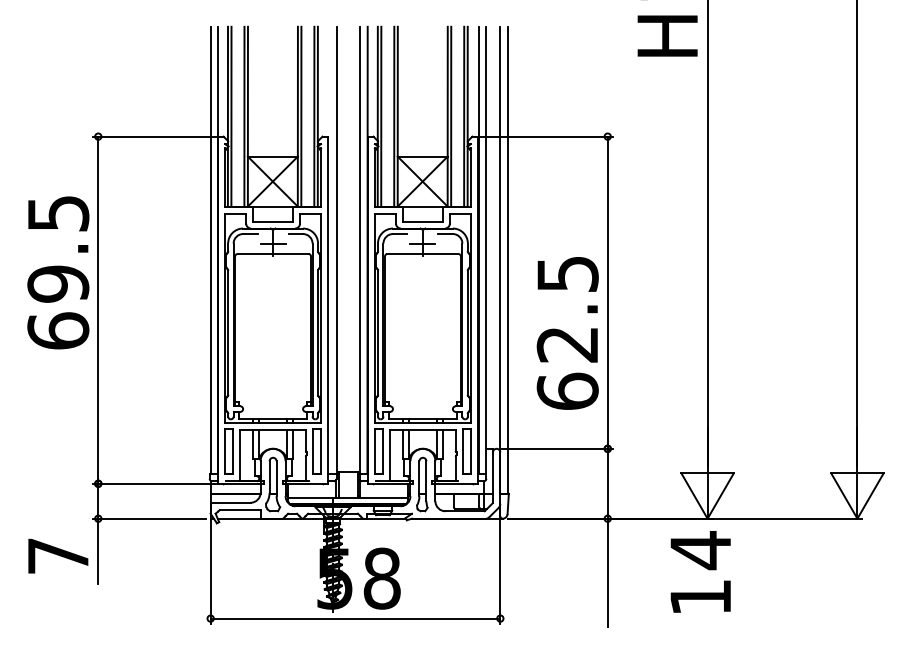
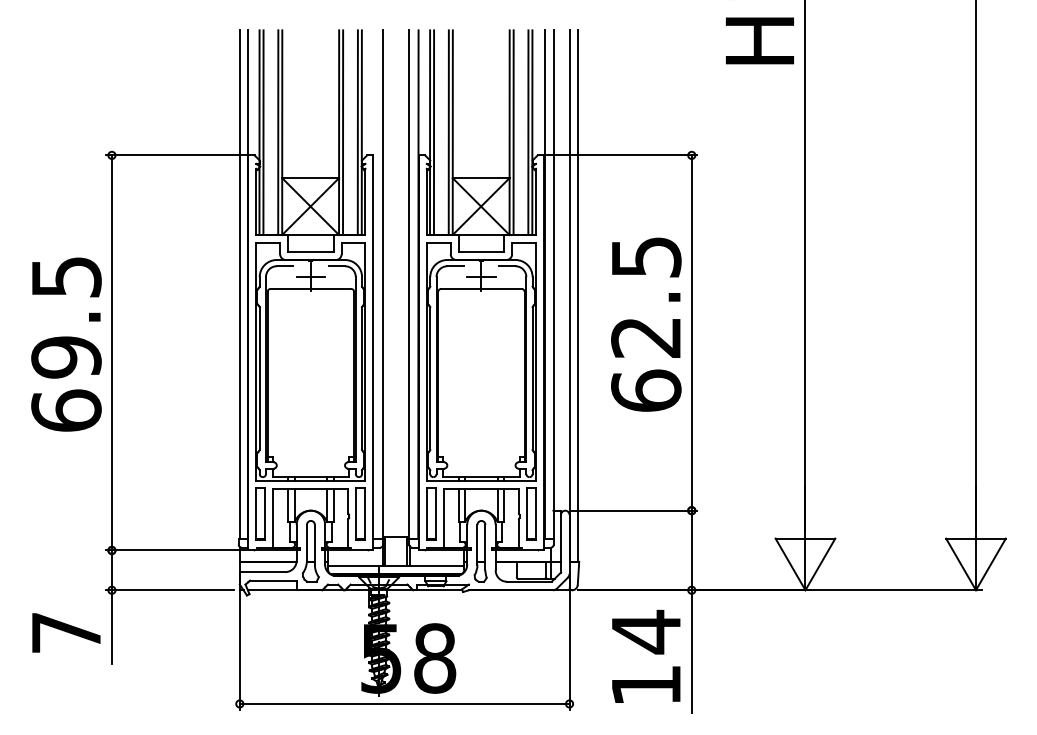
text: (58, 272) -> (66, 344), moved
text: (567, 333) -> (645, 324), moved
text: (700, 571) -> (645, 656), moved

